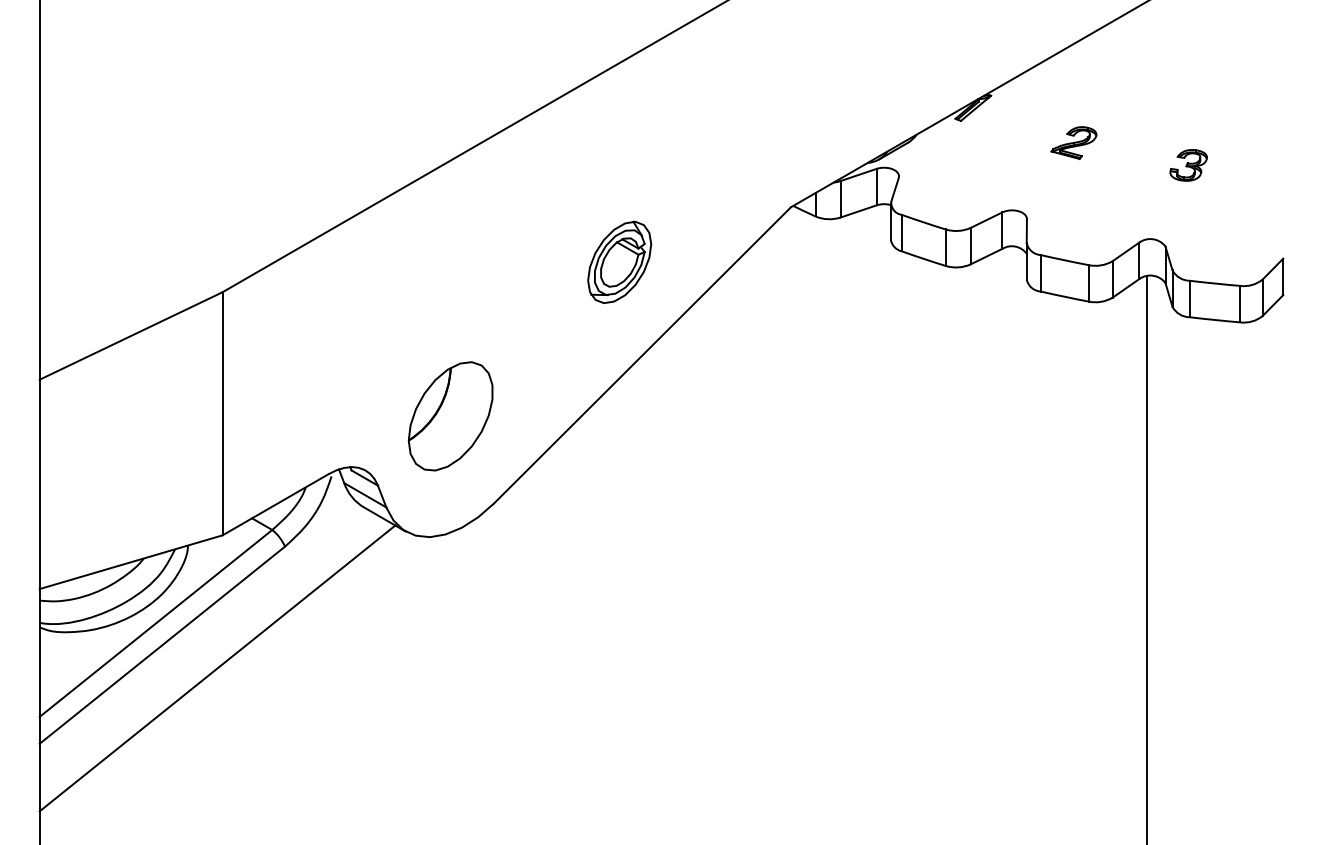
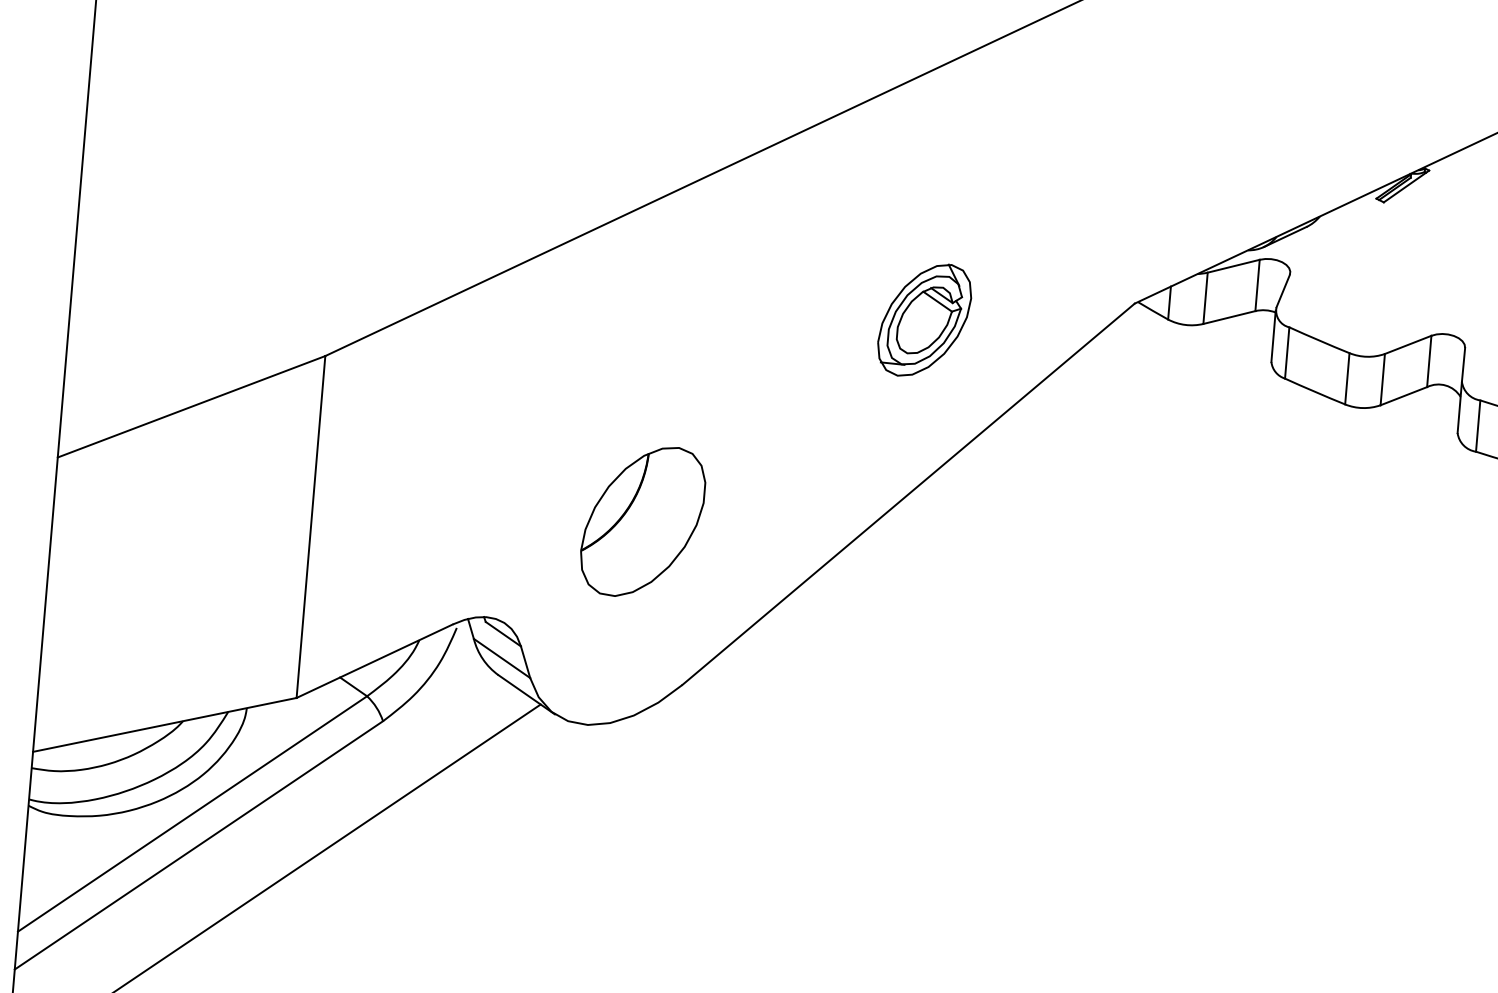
part: (619, 261) -> (924, 318), moved
part: (450, 416) -> (642, 521), moved

